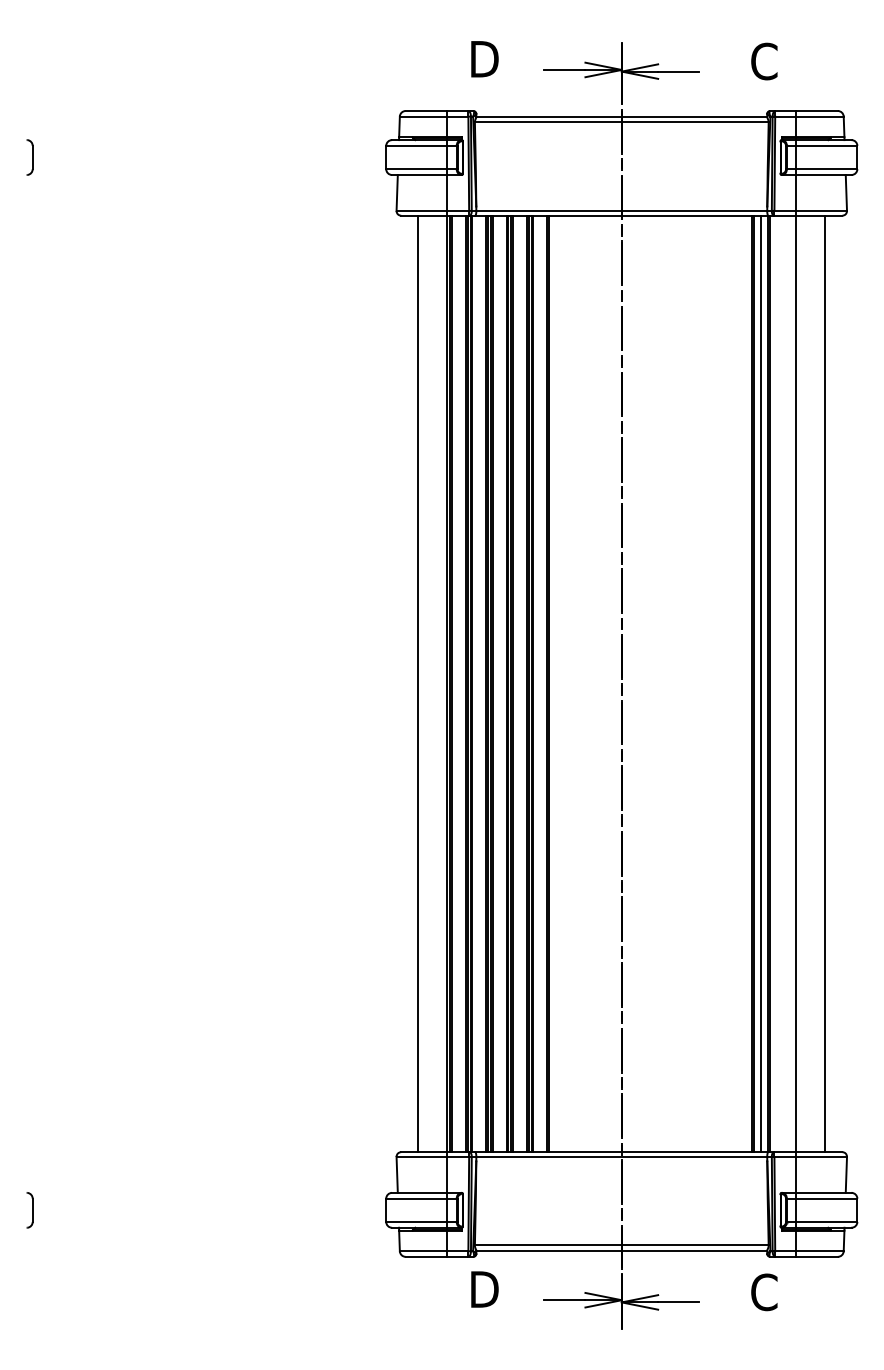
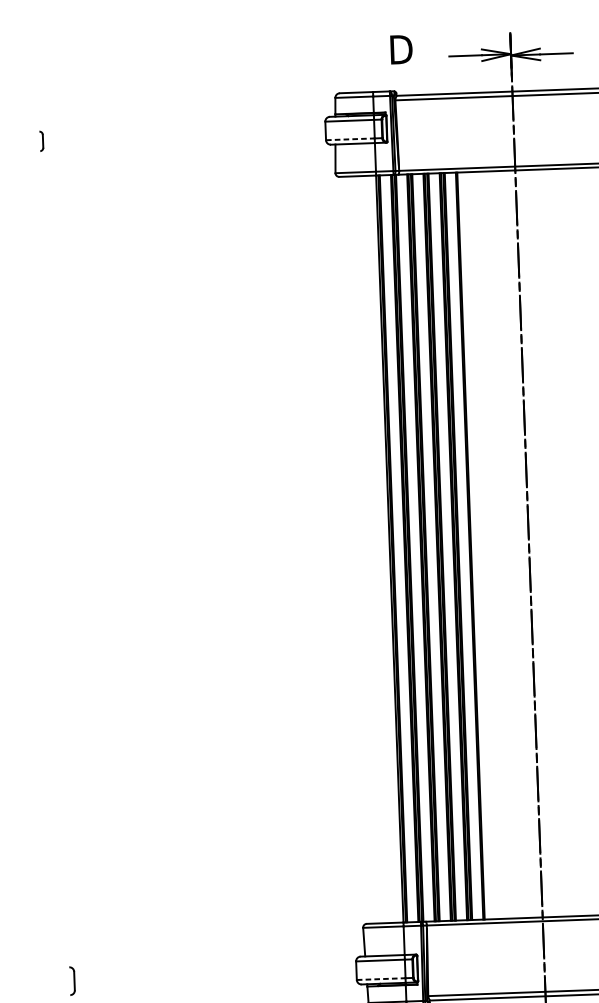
part: (29, 157) -> (41, 141), size x0.7
line: (416, 169) -> (350, 139), solid -> dashed
line: (418, 683) -> (366, 549), removed
line: (416, 1221) -> (380, 978), solid -> dashed

